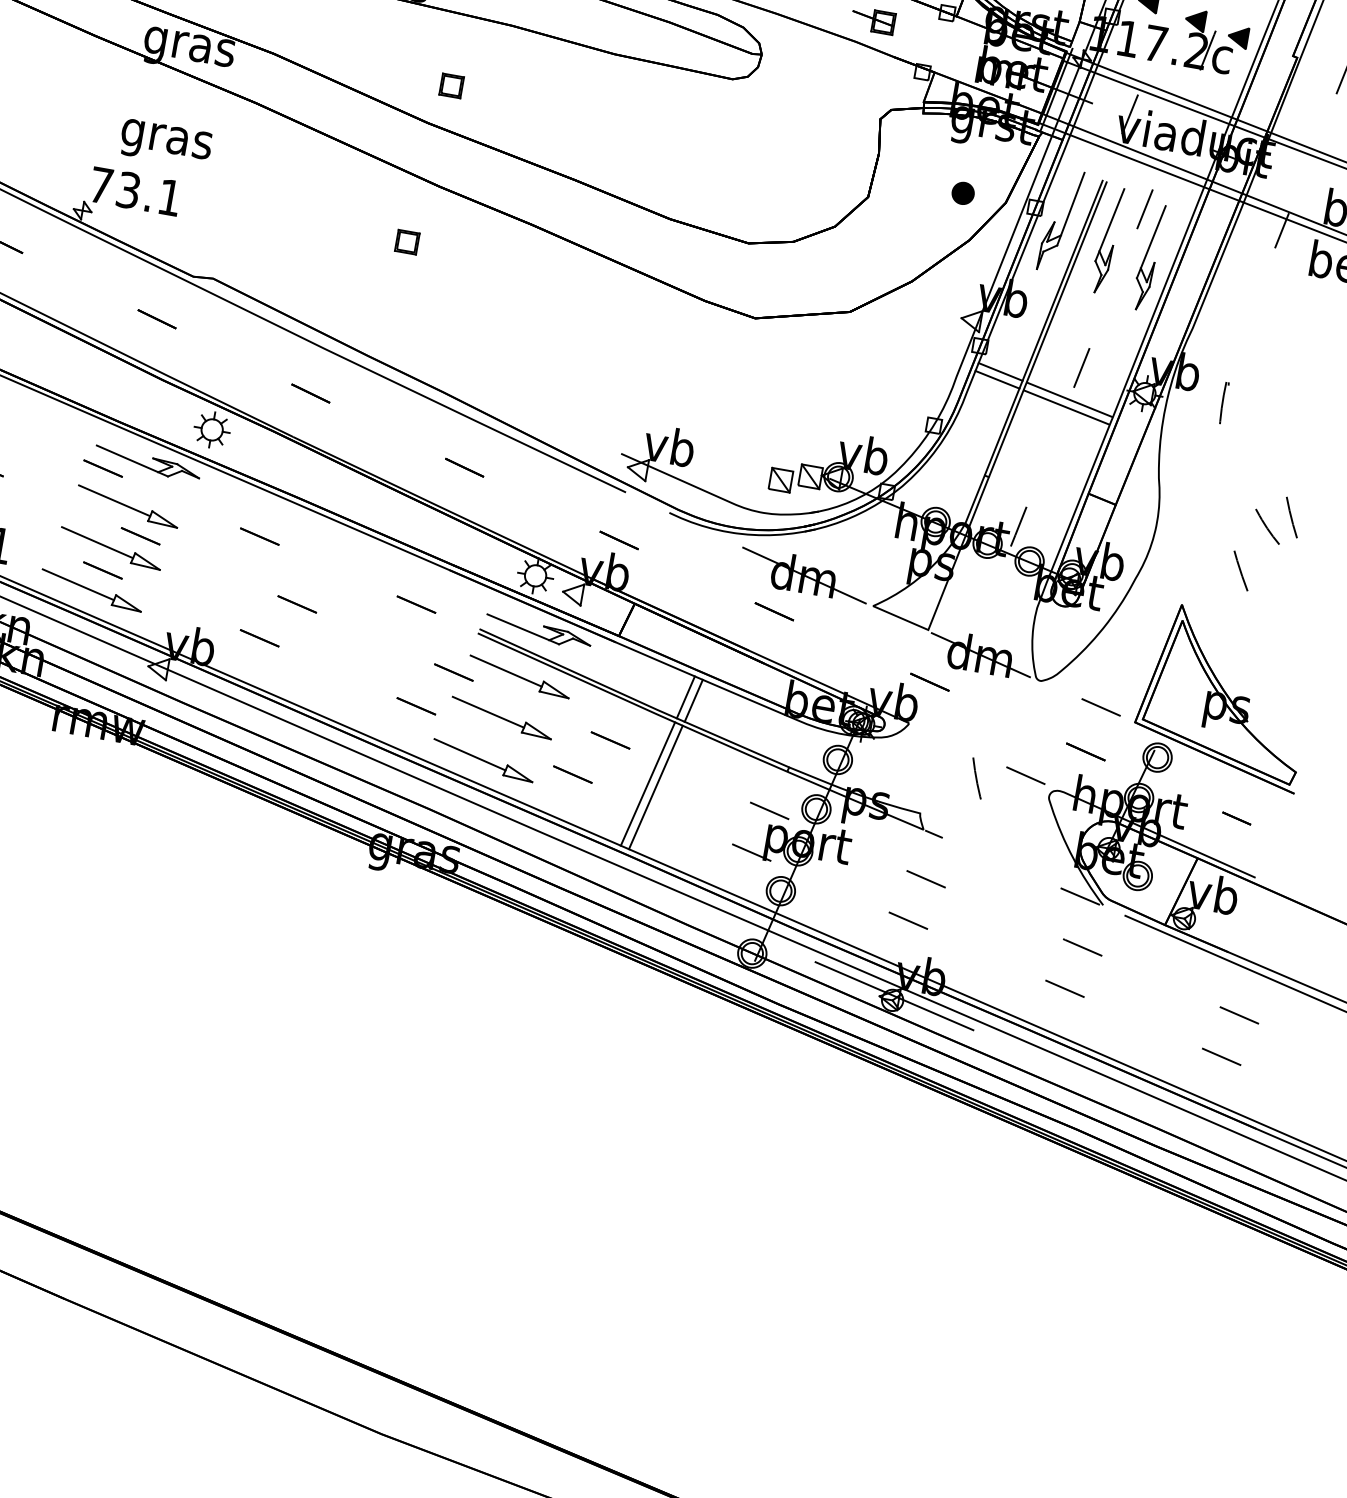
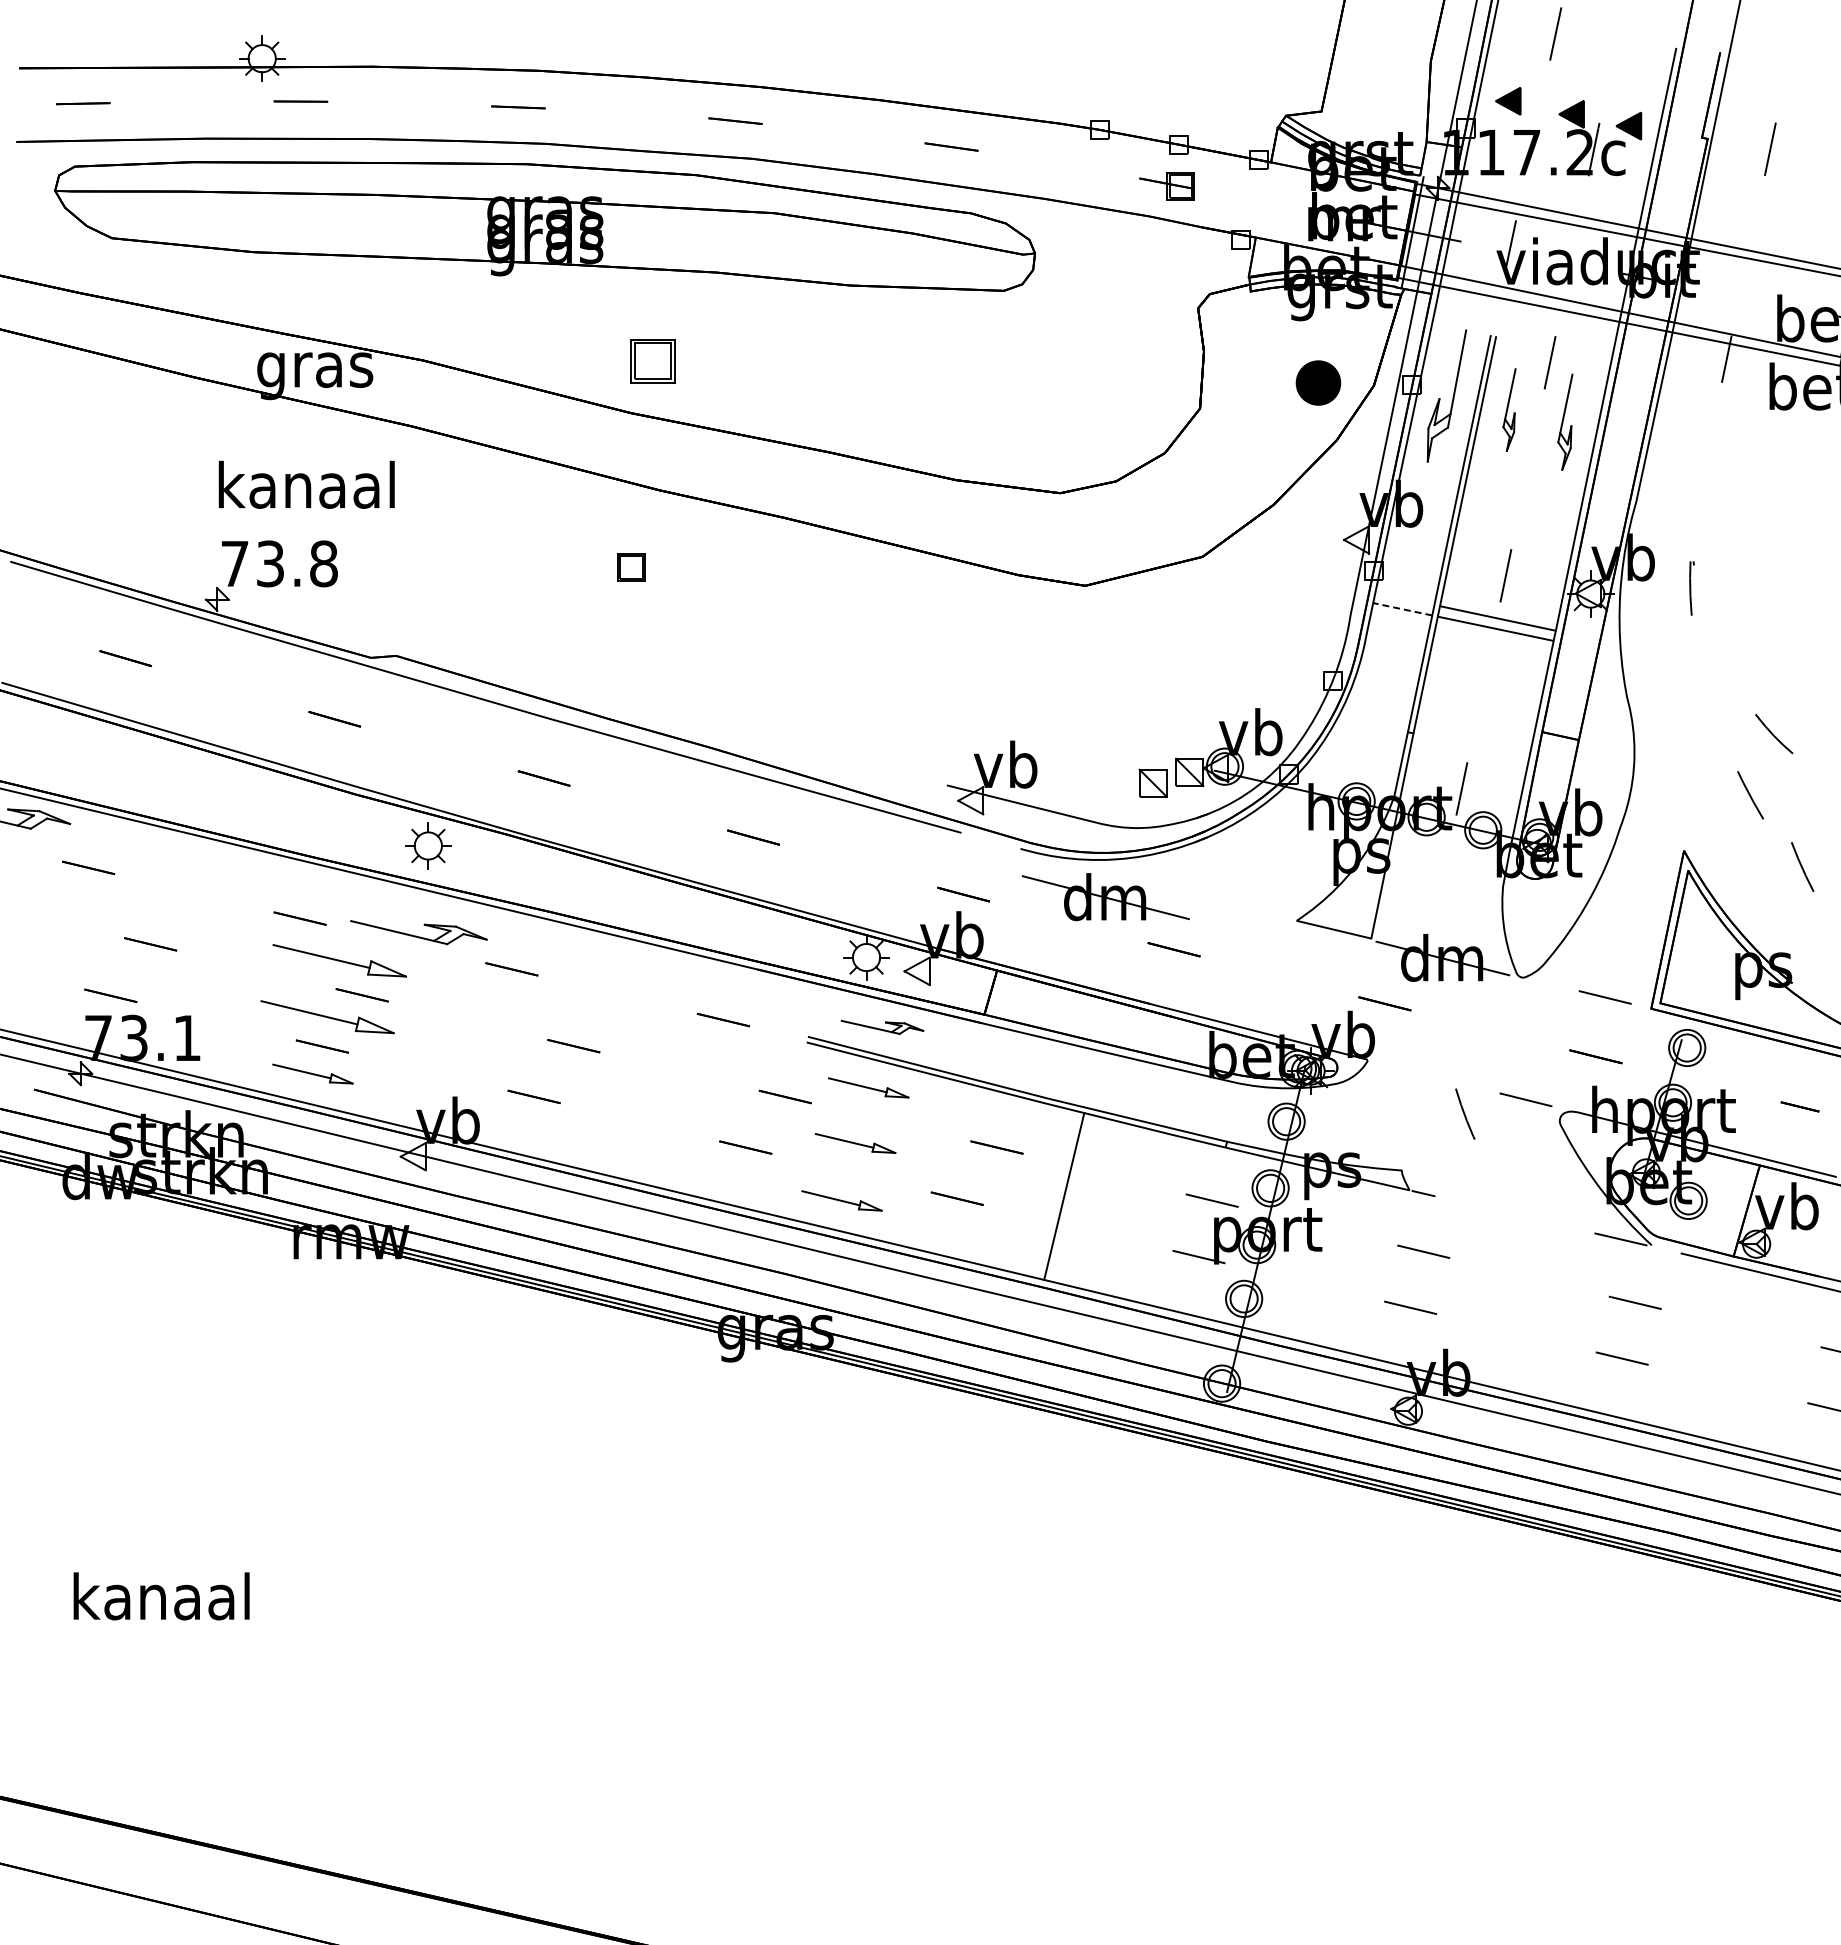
part: (451, 86) -> (652, 361), size x1.6
text: (166, 138) -> (306, 490), gras -> kanaal
part: (963, 193) -> (1318, 382), size x1.6
text: (169, 197) -> (323, 563), 73.1 -> 73.8
part: (1107, 239) -> (1509, 409), size x0.6
part: (1148, 257) -> (1565, 422), size x0.7
line: (1000, 371) -> (1404, 598), removed
line: (997, 379) -> (1402, 609), solid -> dashed
part: (147, 463) -> (418, 932), moved
line: (1291, 517) -> (1802, 866), moved
part: (804, 575) -> (1105, 897), moved
part: (91, 589) -> (312, 1073), size x0.6
part: (538, 632) -> (882, 1027), size x0.6
part: (519, 676) -> (868, 1087), size x0.6
line: (685, 697) -> (1081, 1076), removed
line: (693, 700) -> (1092, 1079), removed
part: (501, 718) -> (855, 1143), size x0.6
part: (483, 760) -> (841, 1200), size x0.6
line: (647, 783) -> (1053, 1193), removed
line: (894, 996) -> (1409, 1405), removed

